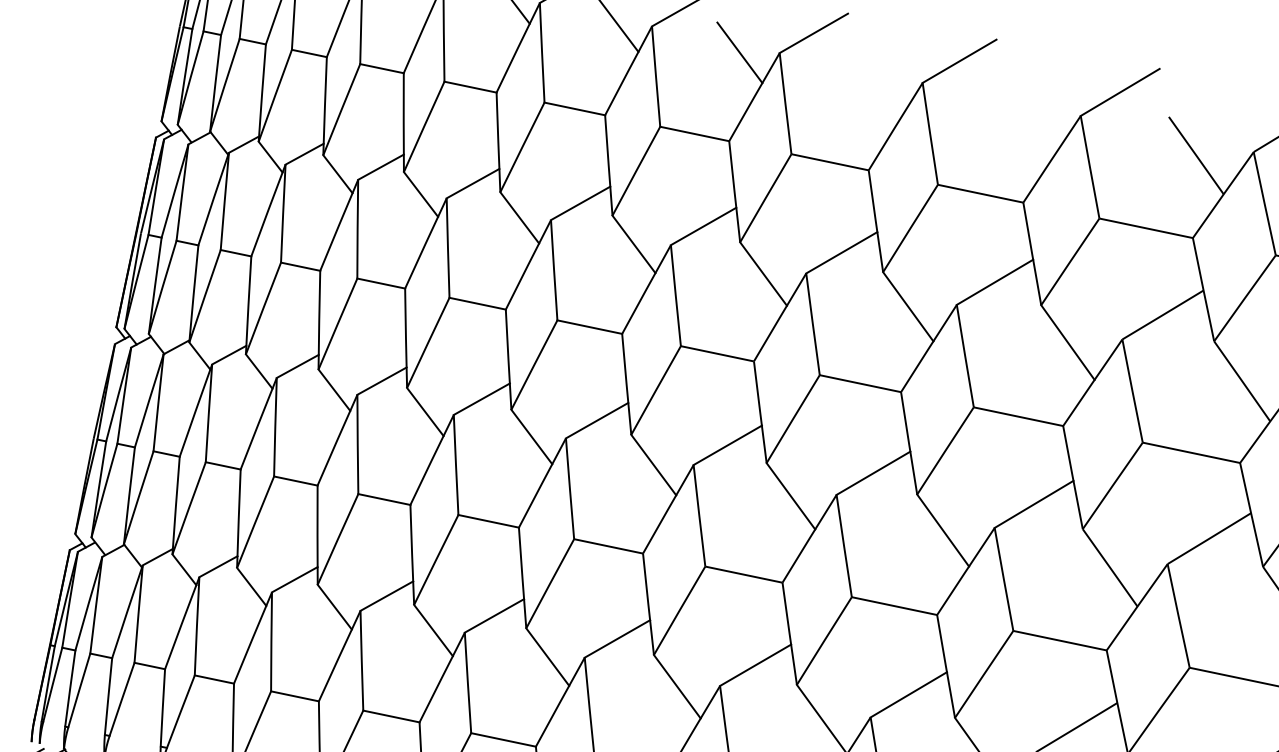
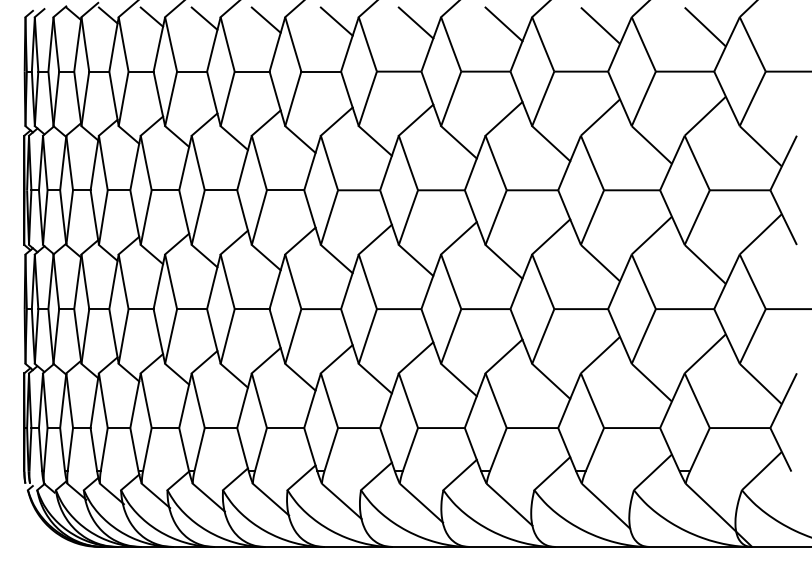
line: (876, 82) -> (415, 22), added
line: (1028, 118) -> (503, 24), added

